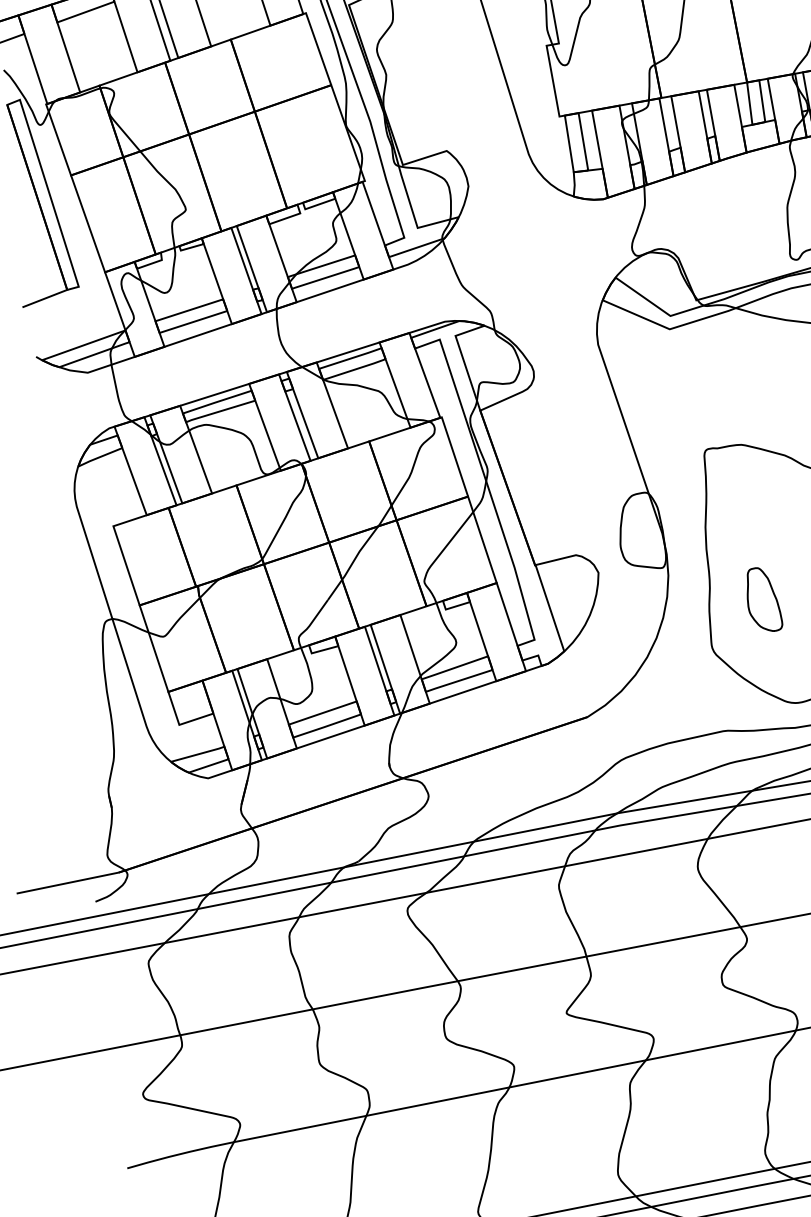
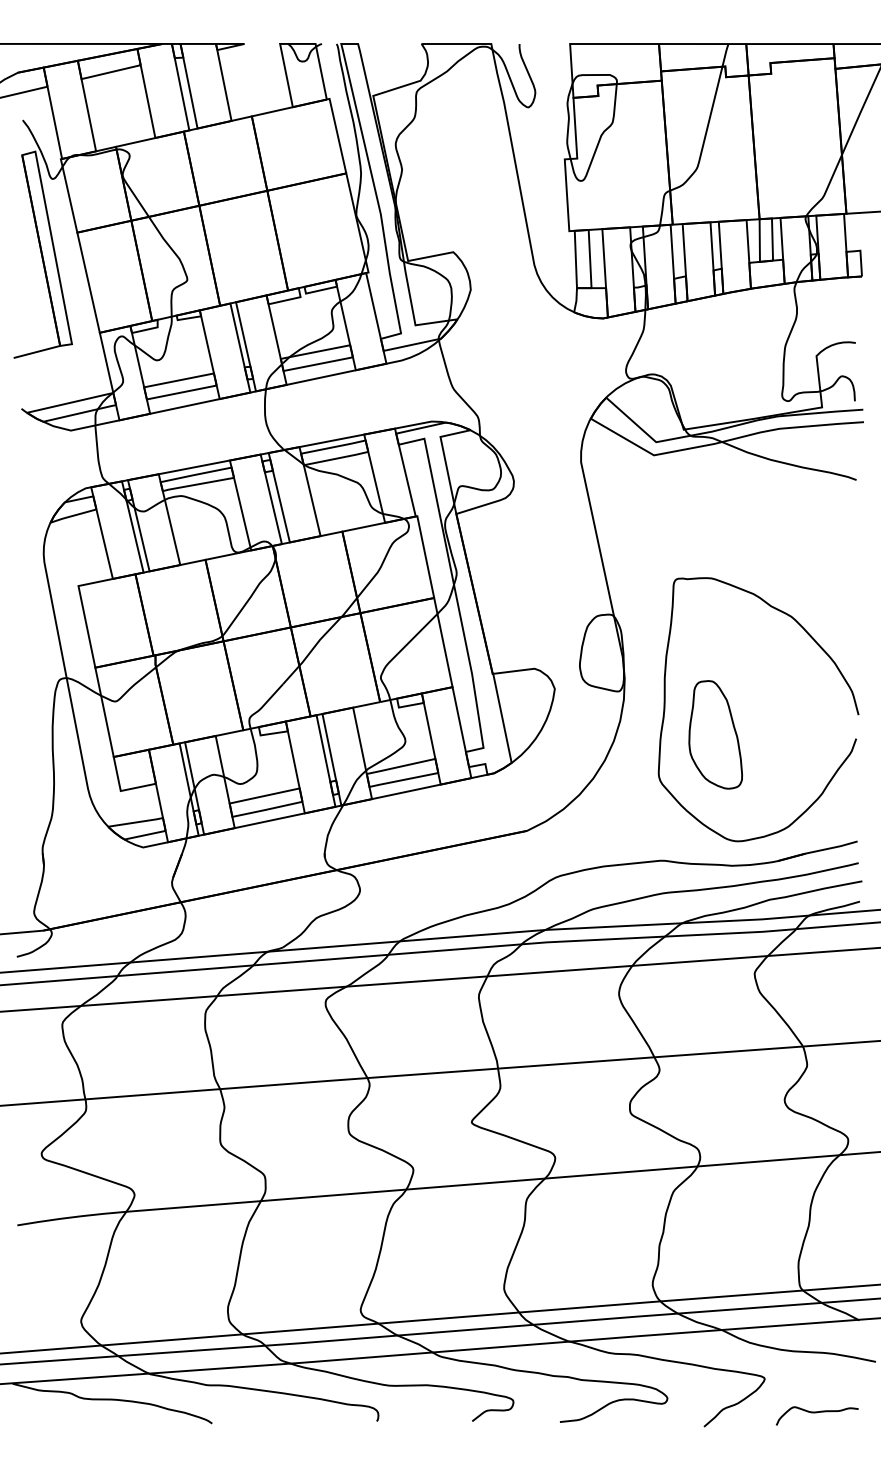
part: (763, 599) -> (715, 734), size x1.67

